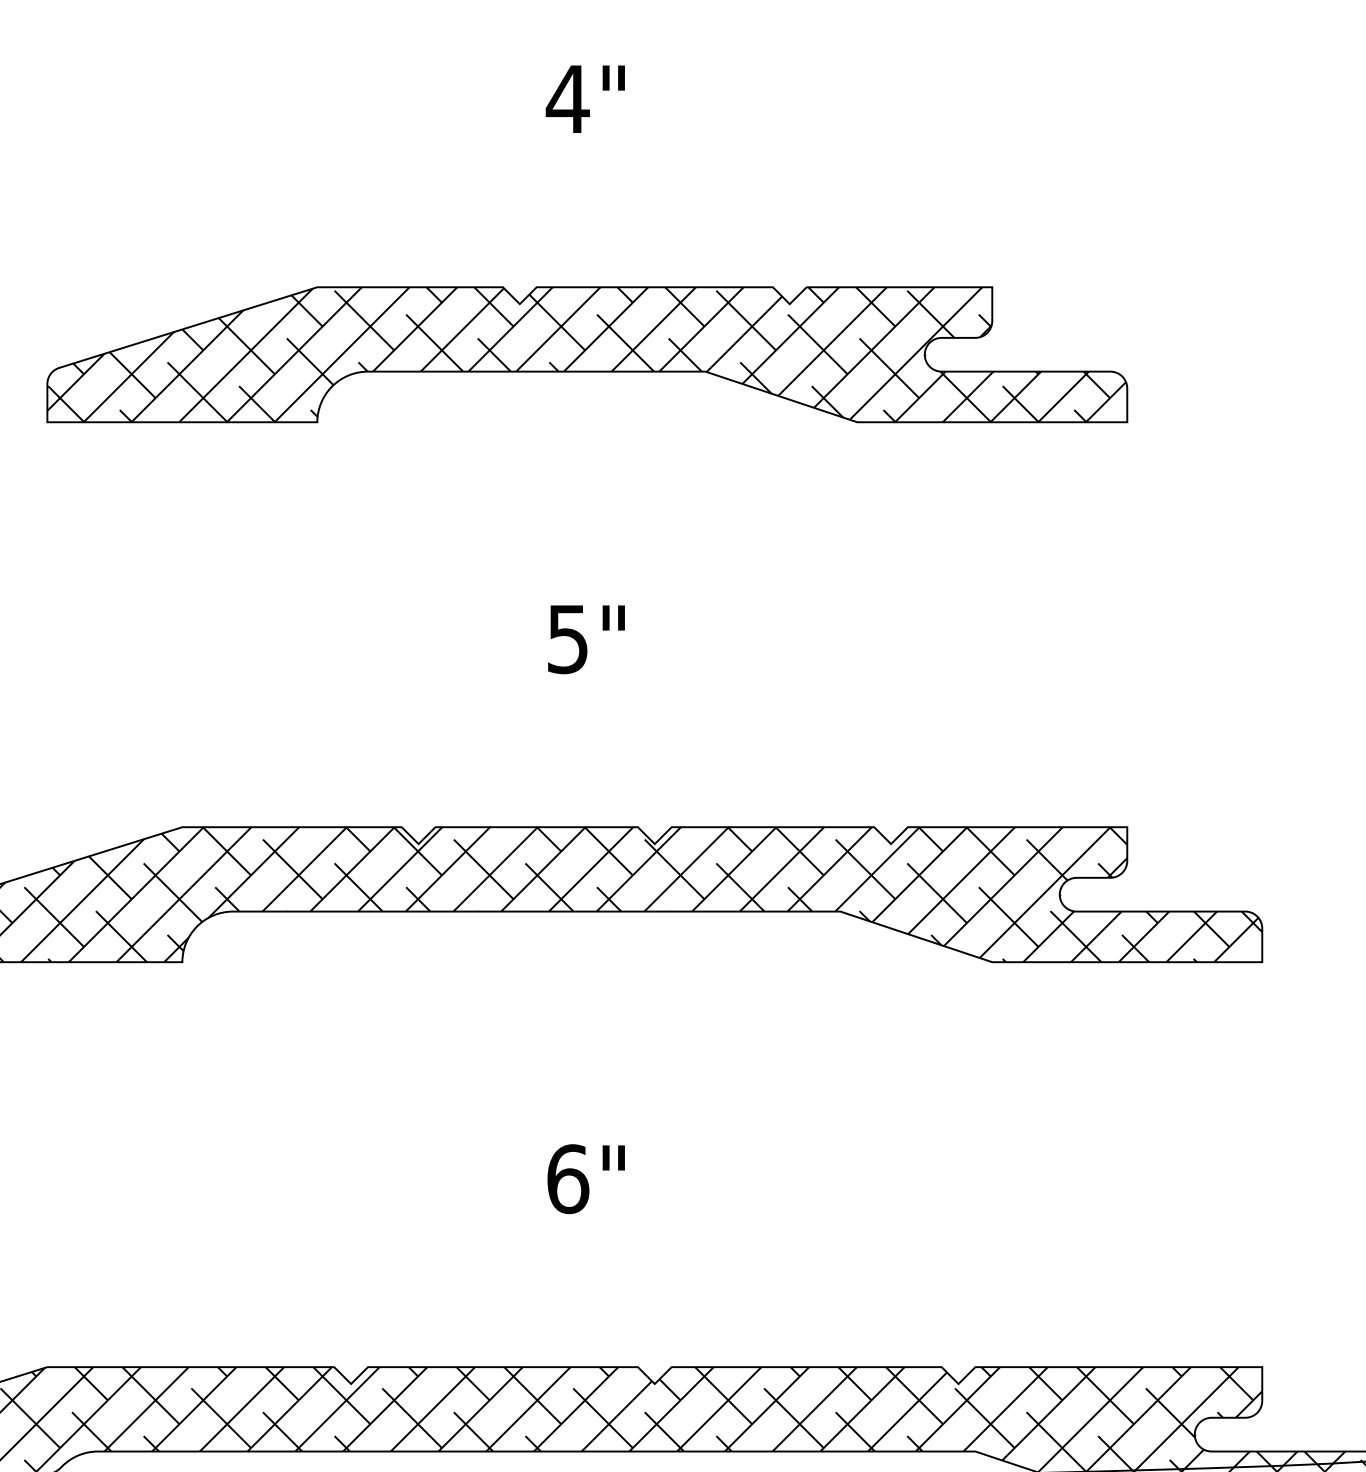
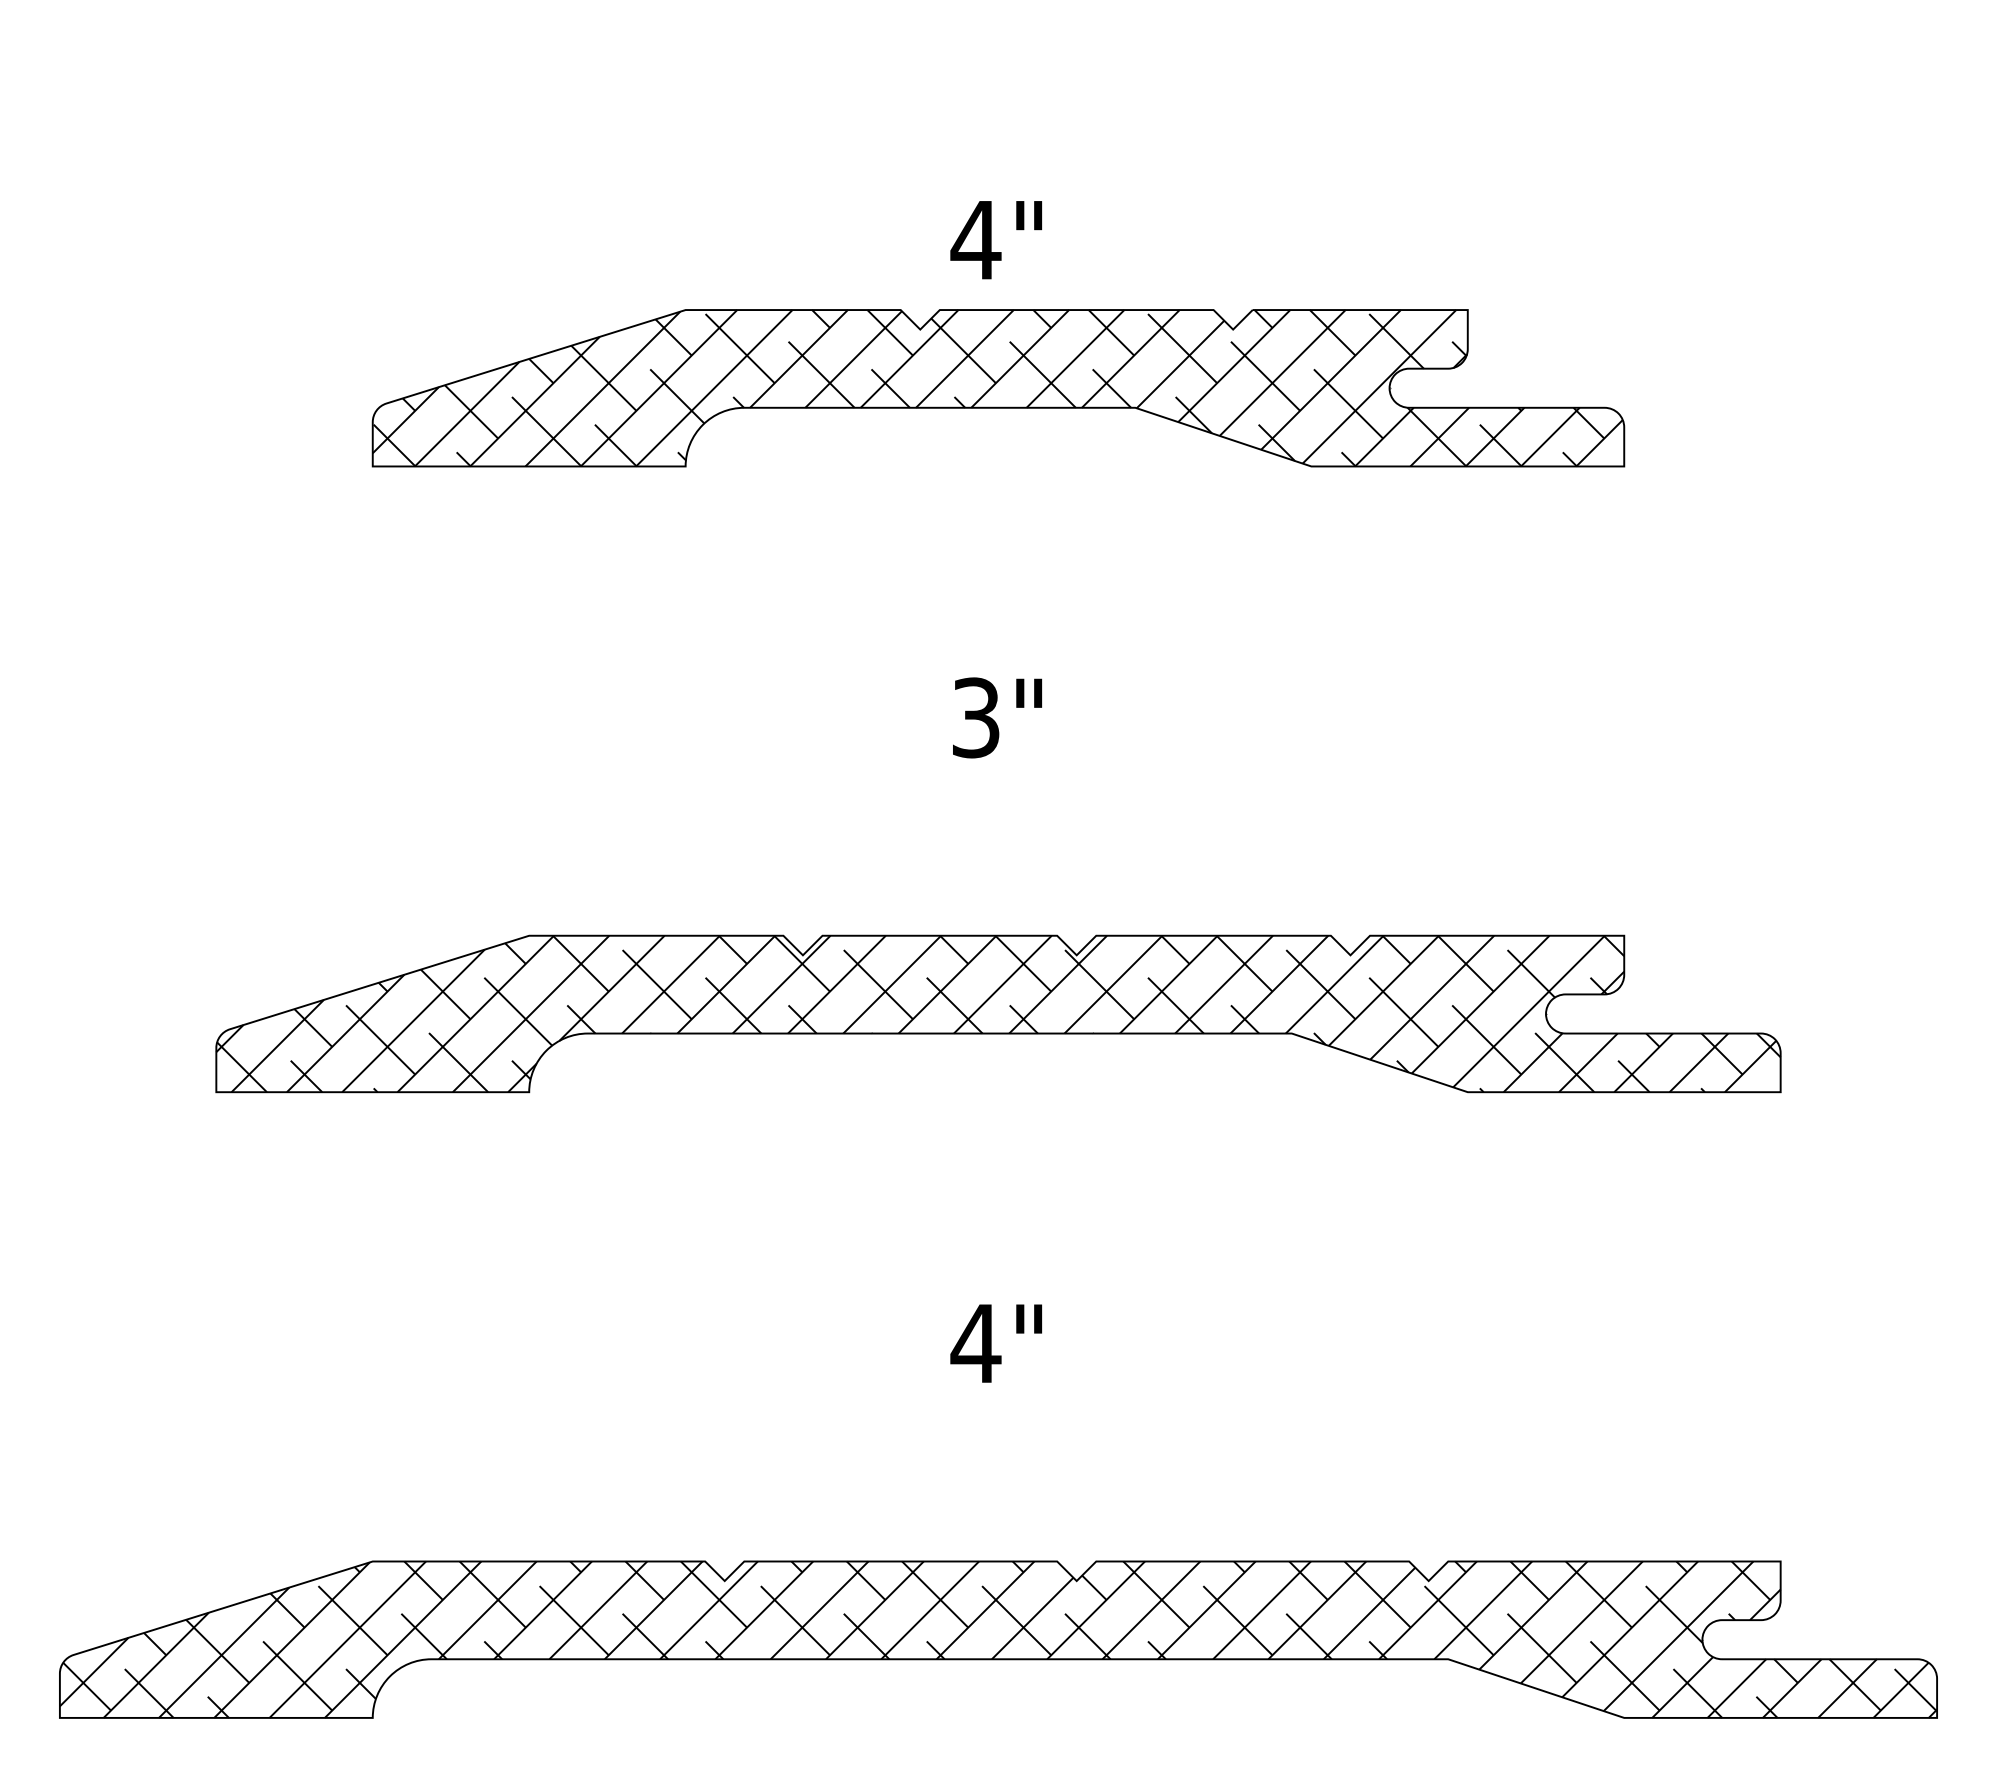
text: (584, 99) -> (995, 240), moved
text: (568, 638) -> (976, 717), 5" -> 3"
text: (567, 1179) -> (975, 1343), 6" -> 4"

